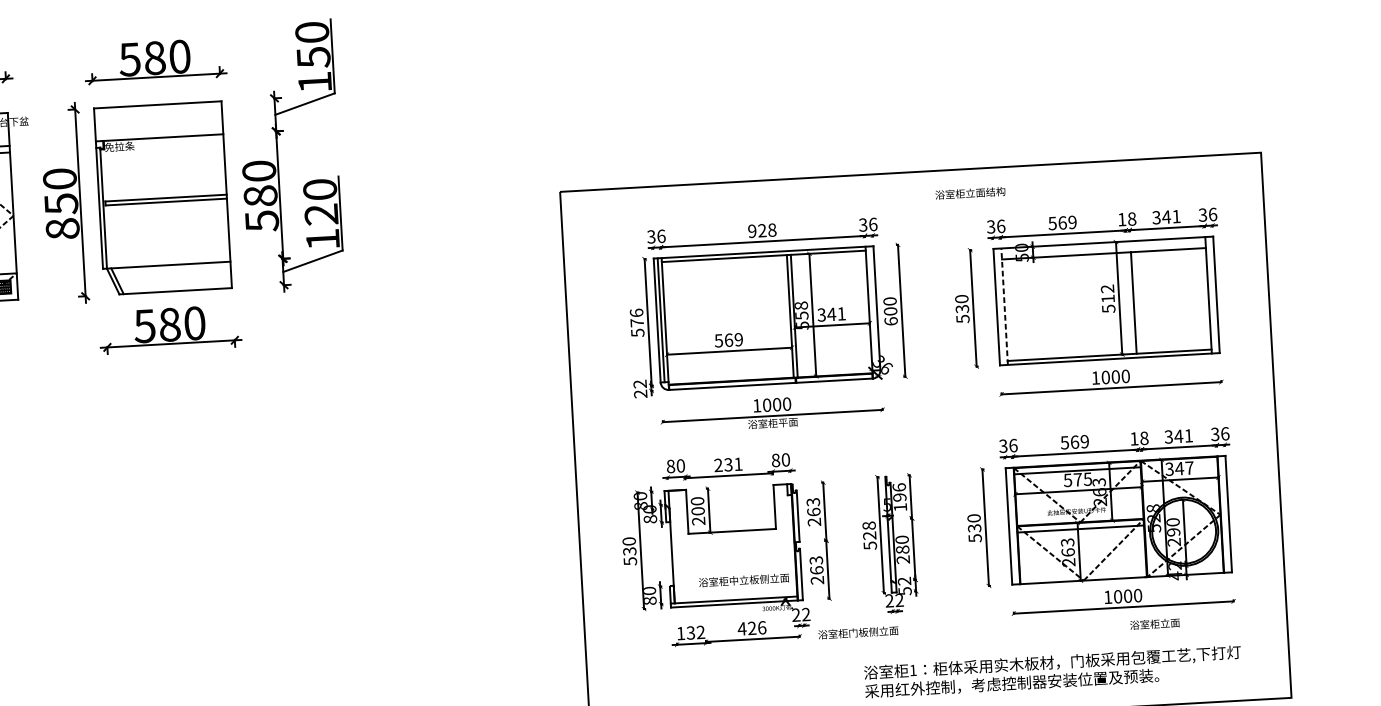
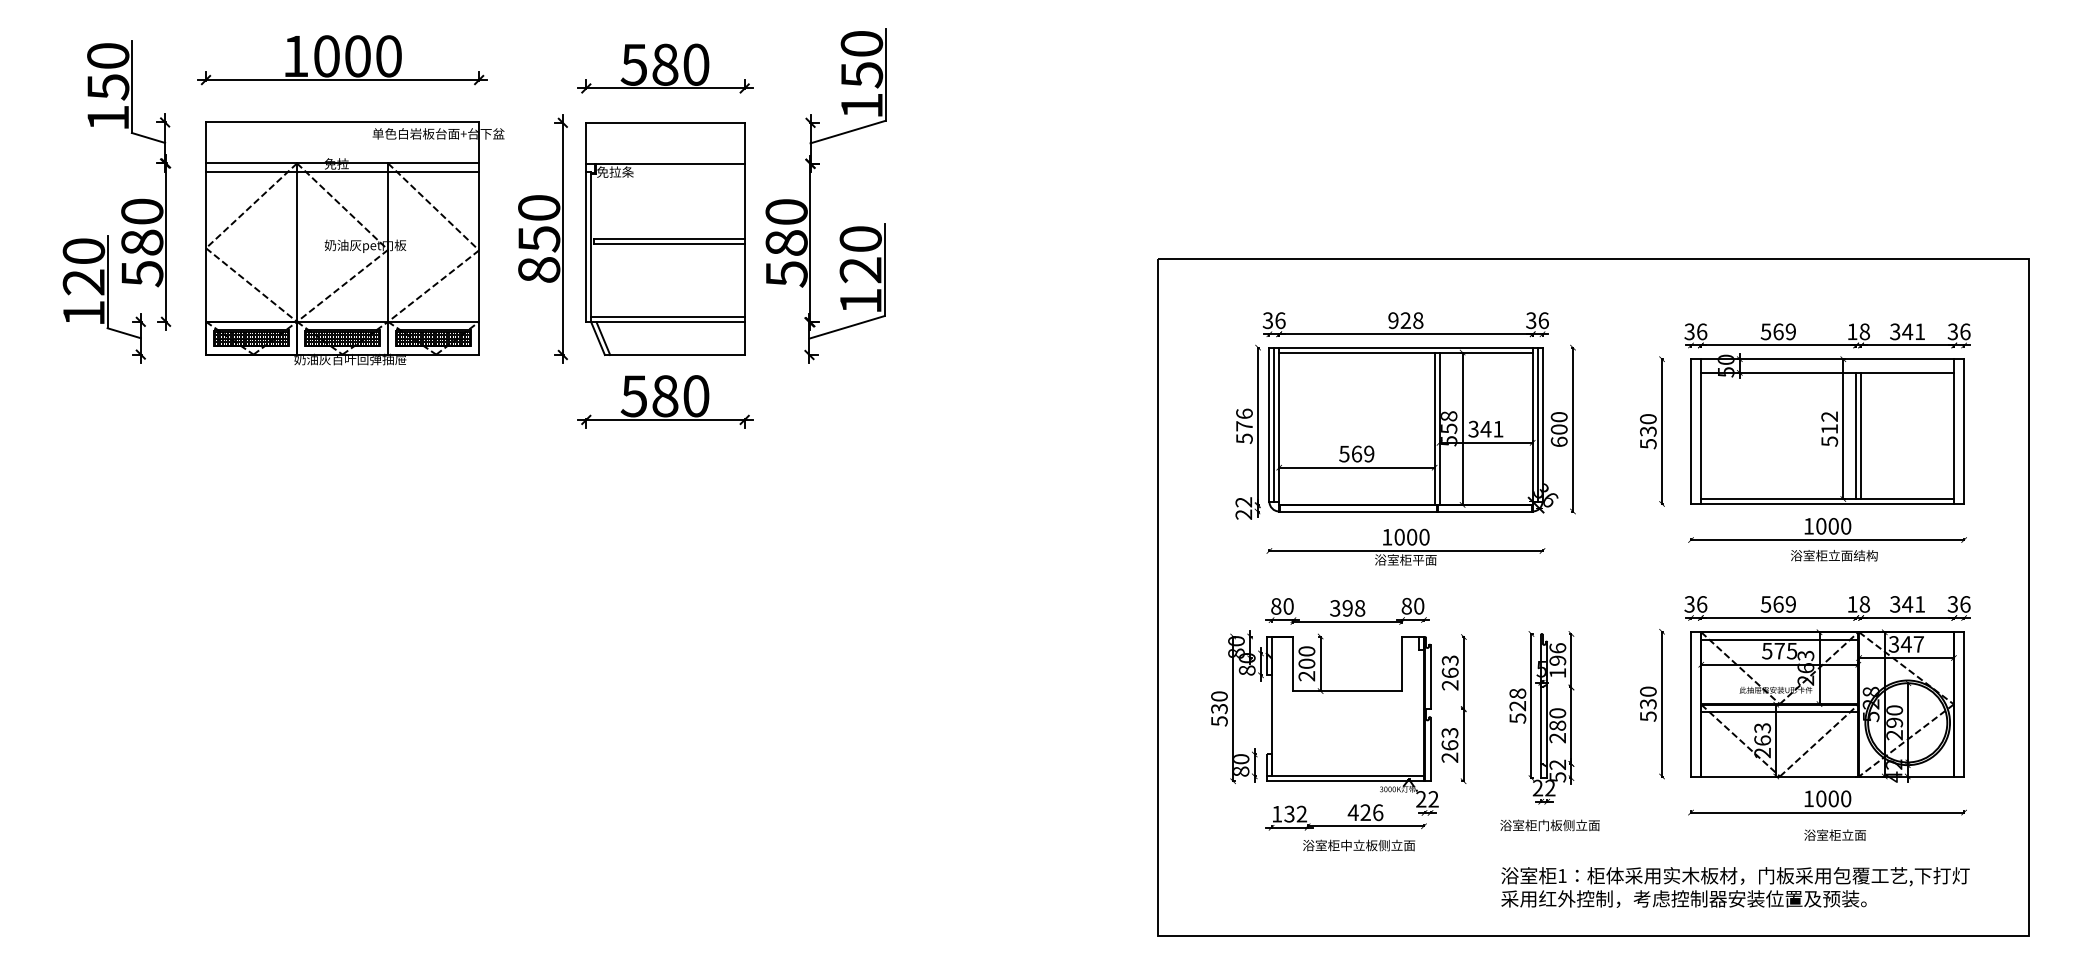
text: (970, 193) -> (1834, 555), moved
line: (168, 261) -> (667, 317), added
line: (1130, 302) -> (1856, 435), added
line: (1004, 306) -> (1700, 431), dashed -> solid
line: (872, 308) -> (1537, 424), added
text: (728, 464) -> (1347, 608), 231 -> 398
text: (743, 580) -> (1358, 845), moved
text: (1154, 623) -> (1834, 834), moved
text: (857, 632) -> (1549, 825), moved

